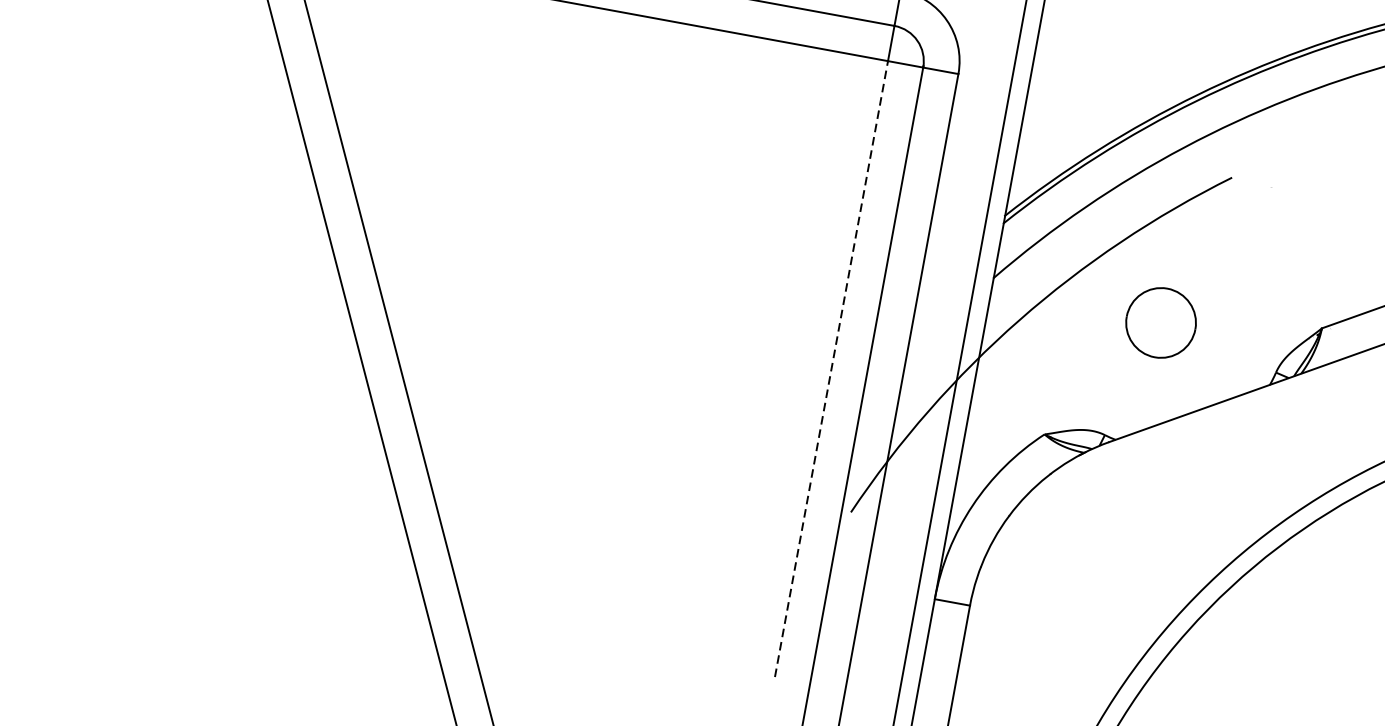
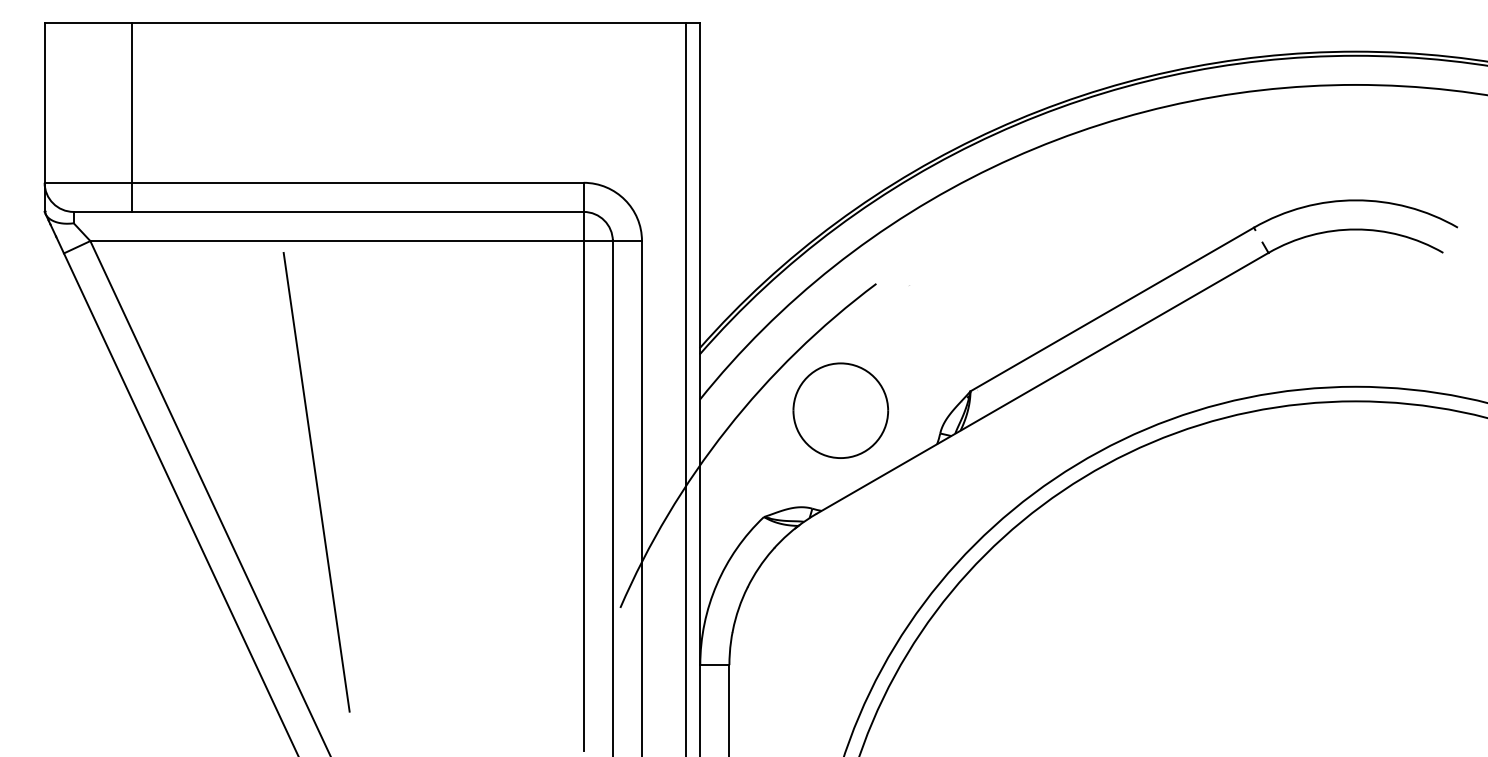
line: (511, 292) -> (316, 481), added
part: (1160, 322) -> (840, 410), size x1.67
line: (831, 369) -> (583, 496), dashed -> solid

